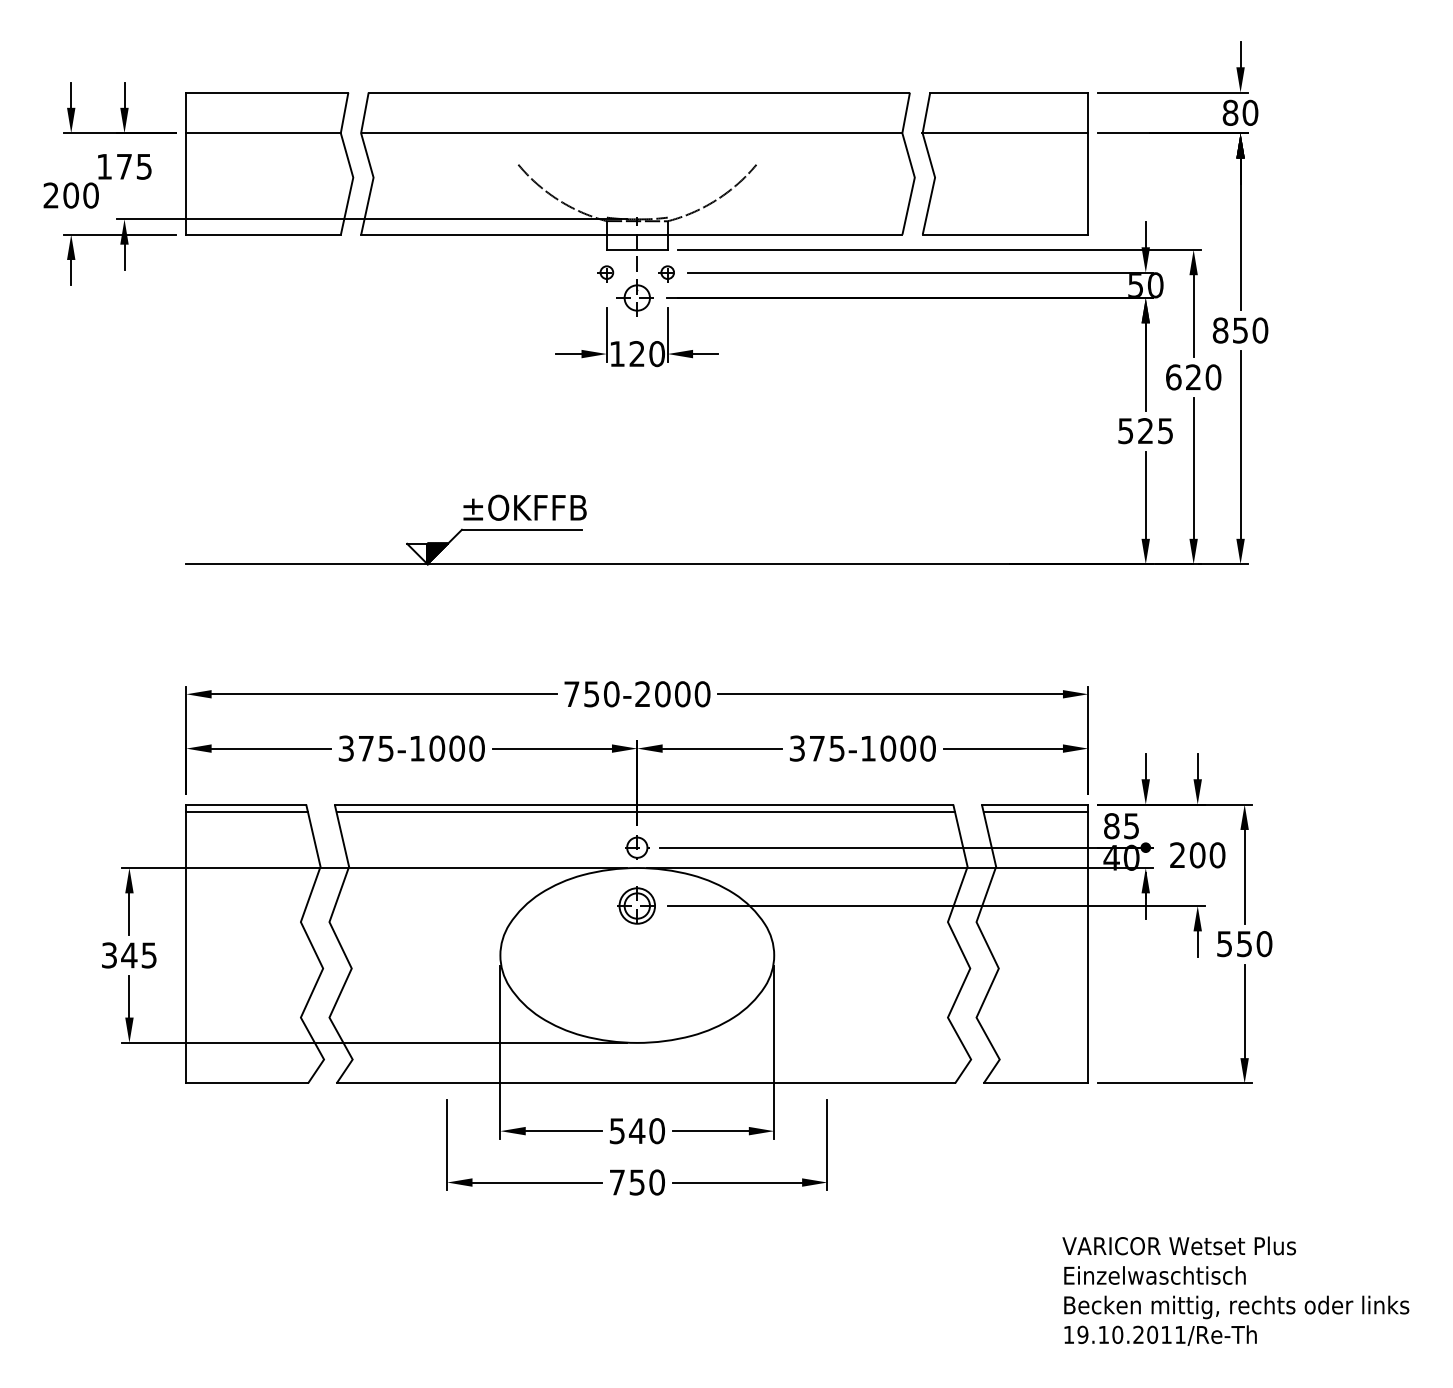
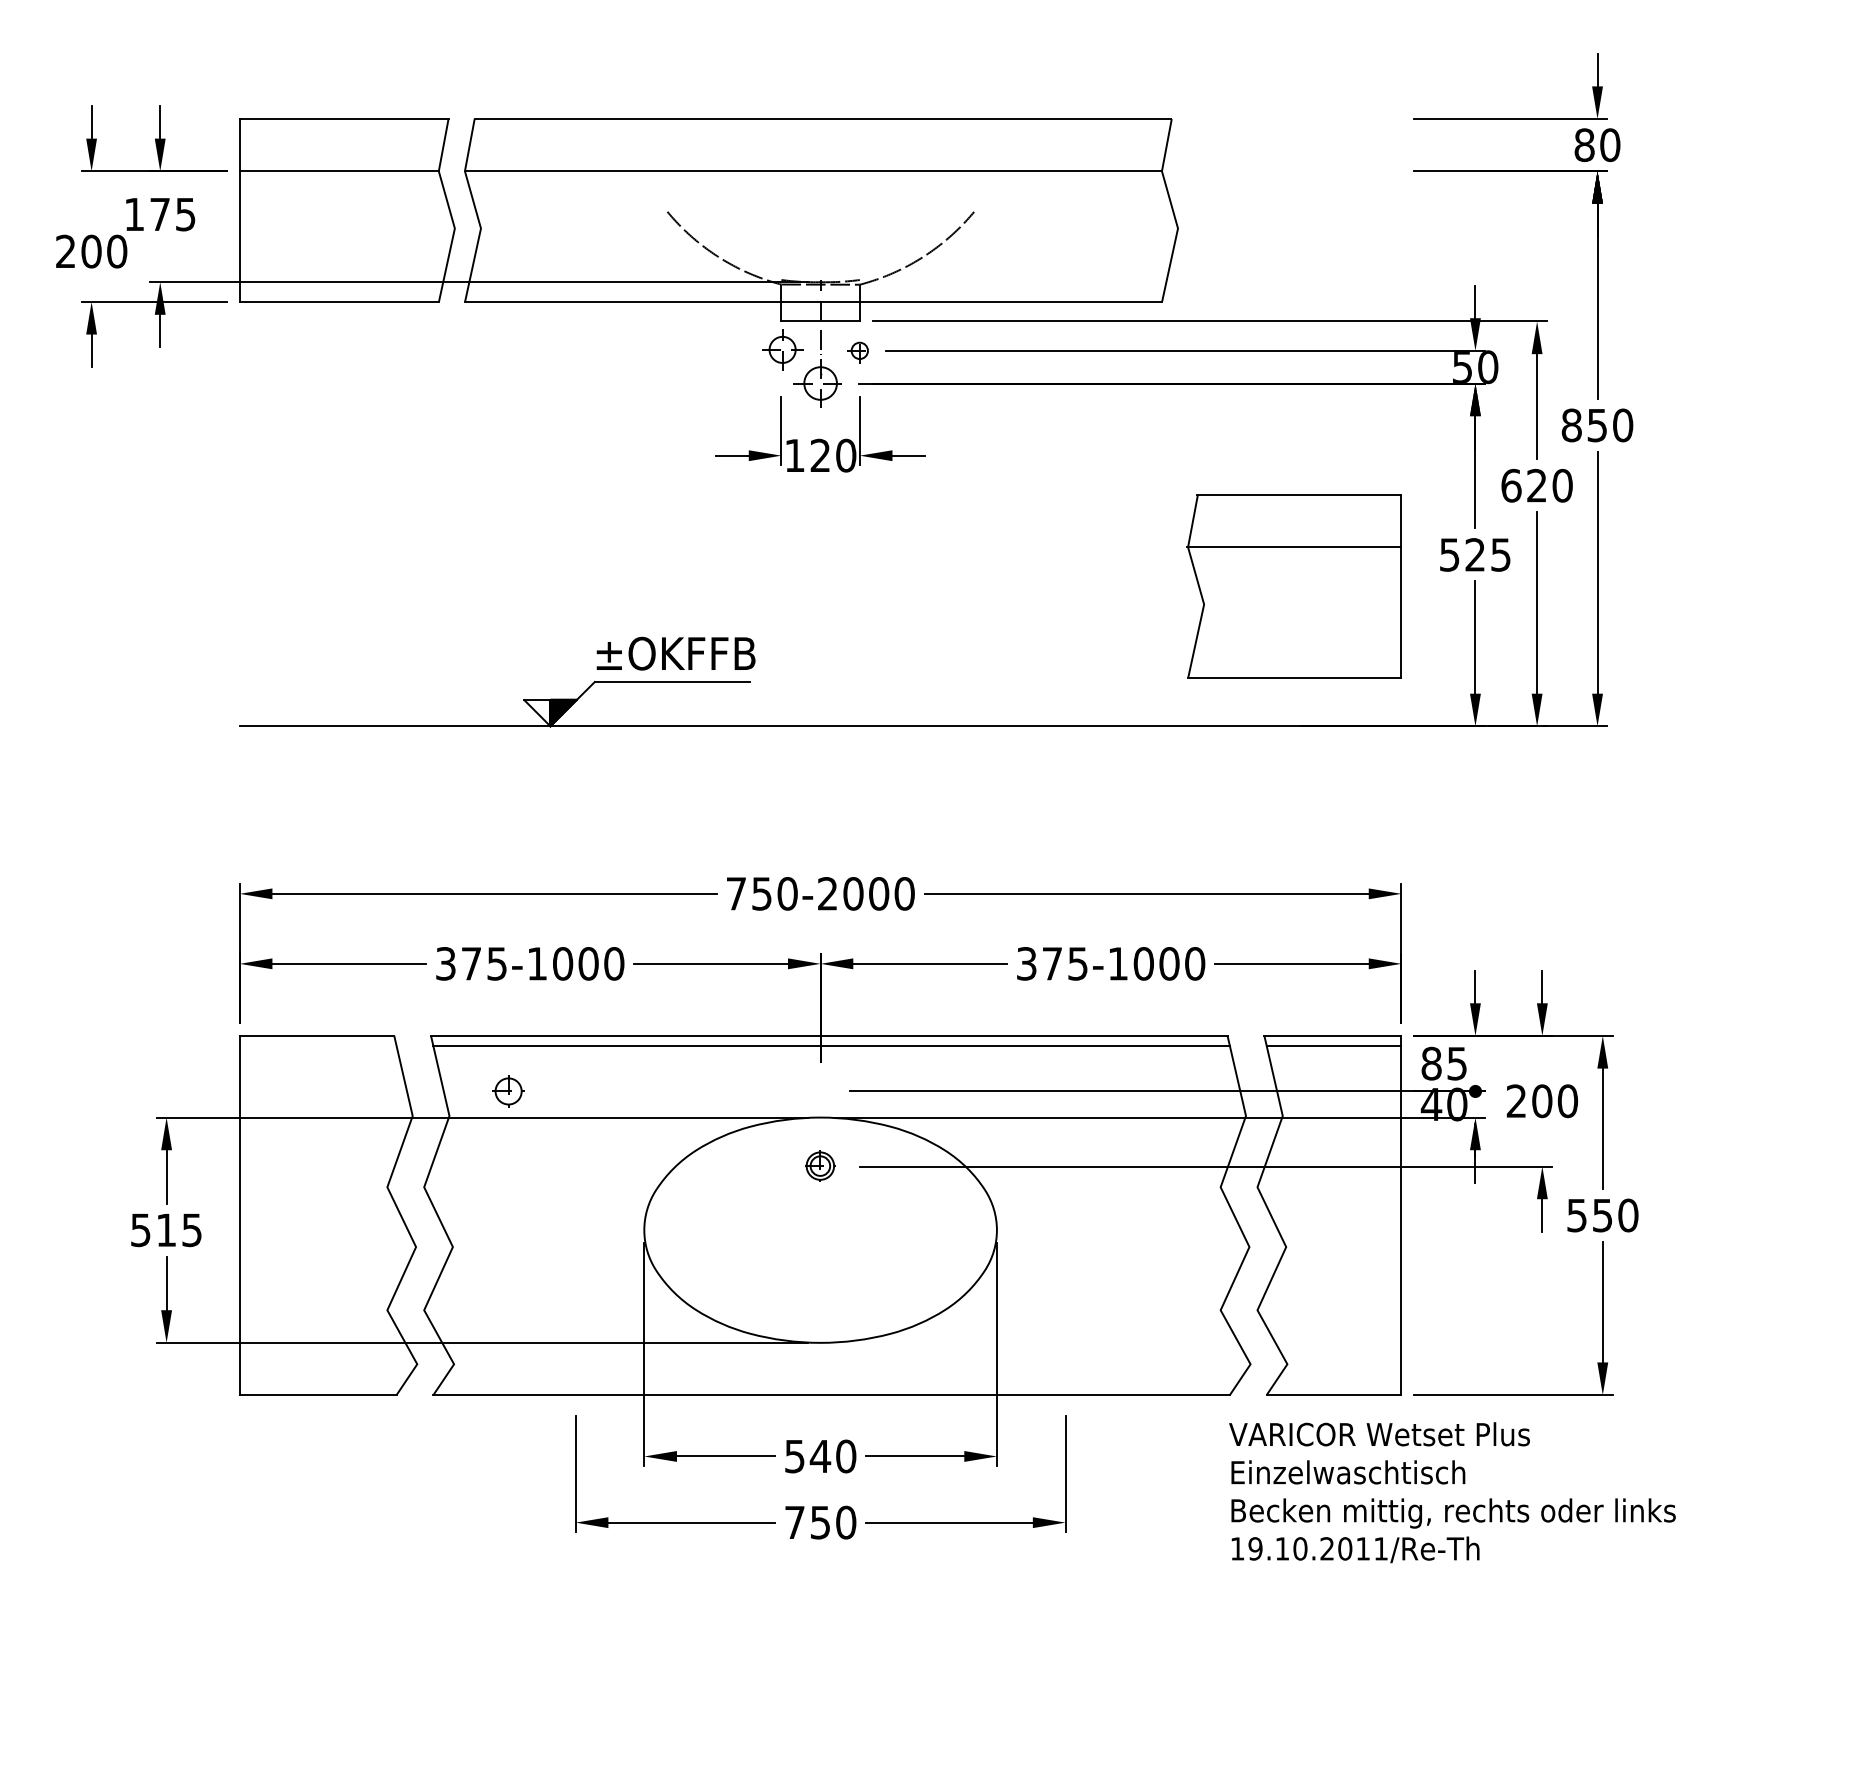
part: (1004, 163) -> (1293, 586), moved
part: (605, 273) -> (779, 352), size x1.6
line: (246, 812) -> (317, 1045), removed
part: (637, 847) -> (508, 1091), moved
part: (636, 905) -> (819, 1165), size x0.6
text: (120, 954) -> (154, 1229), 345 -> 515
text: (1235, 1291) -> (1452, 1492), moved

